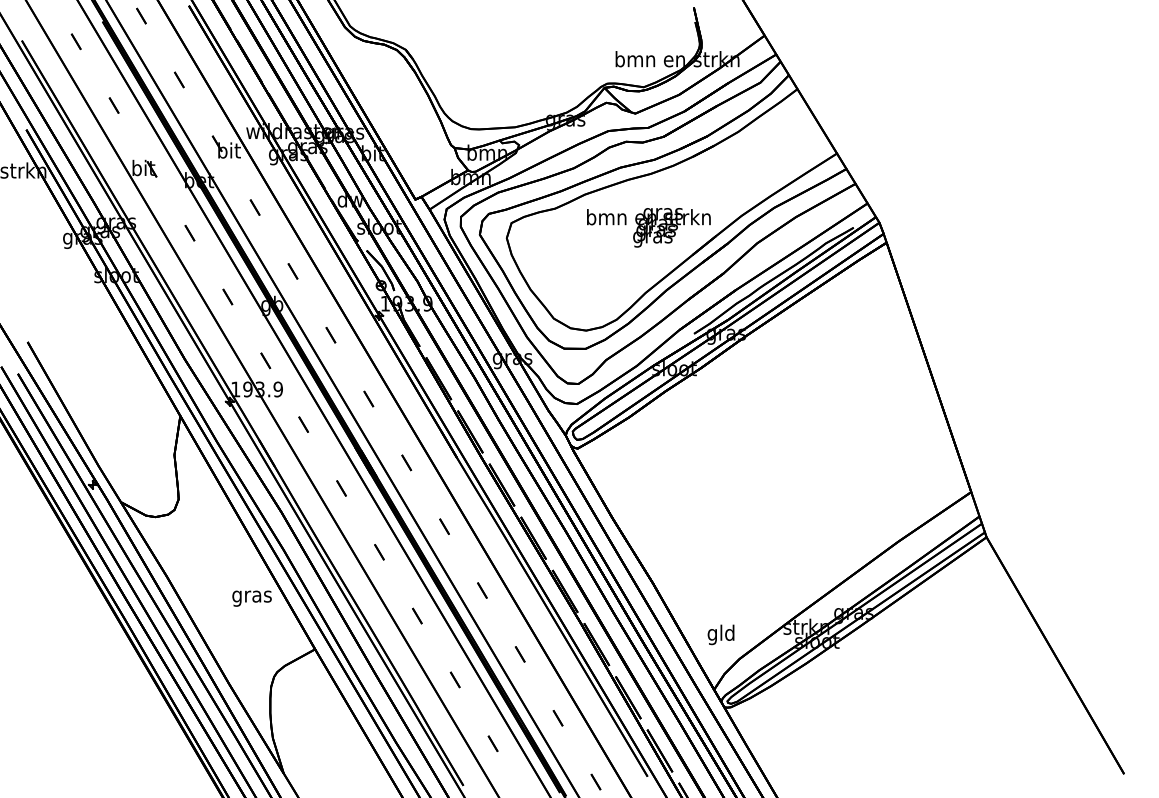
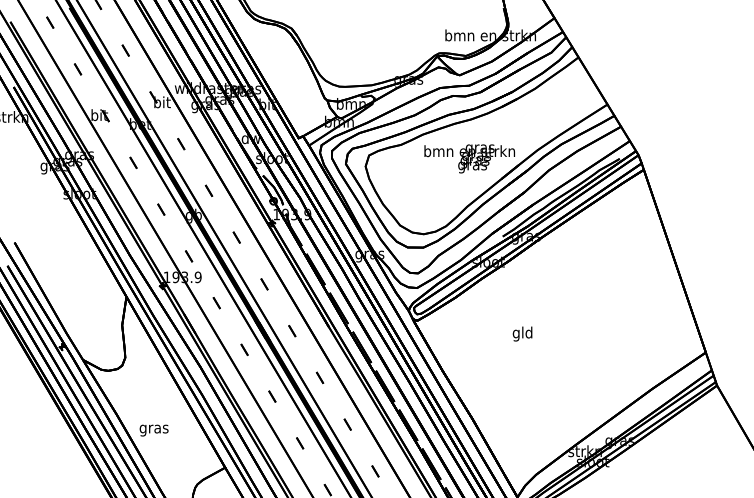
text: (251, 598) -> (153, 430), moved
text: (720, 634) -> (522, 333), moved

